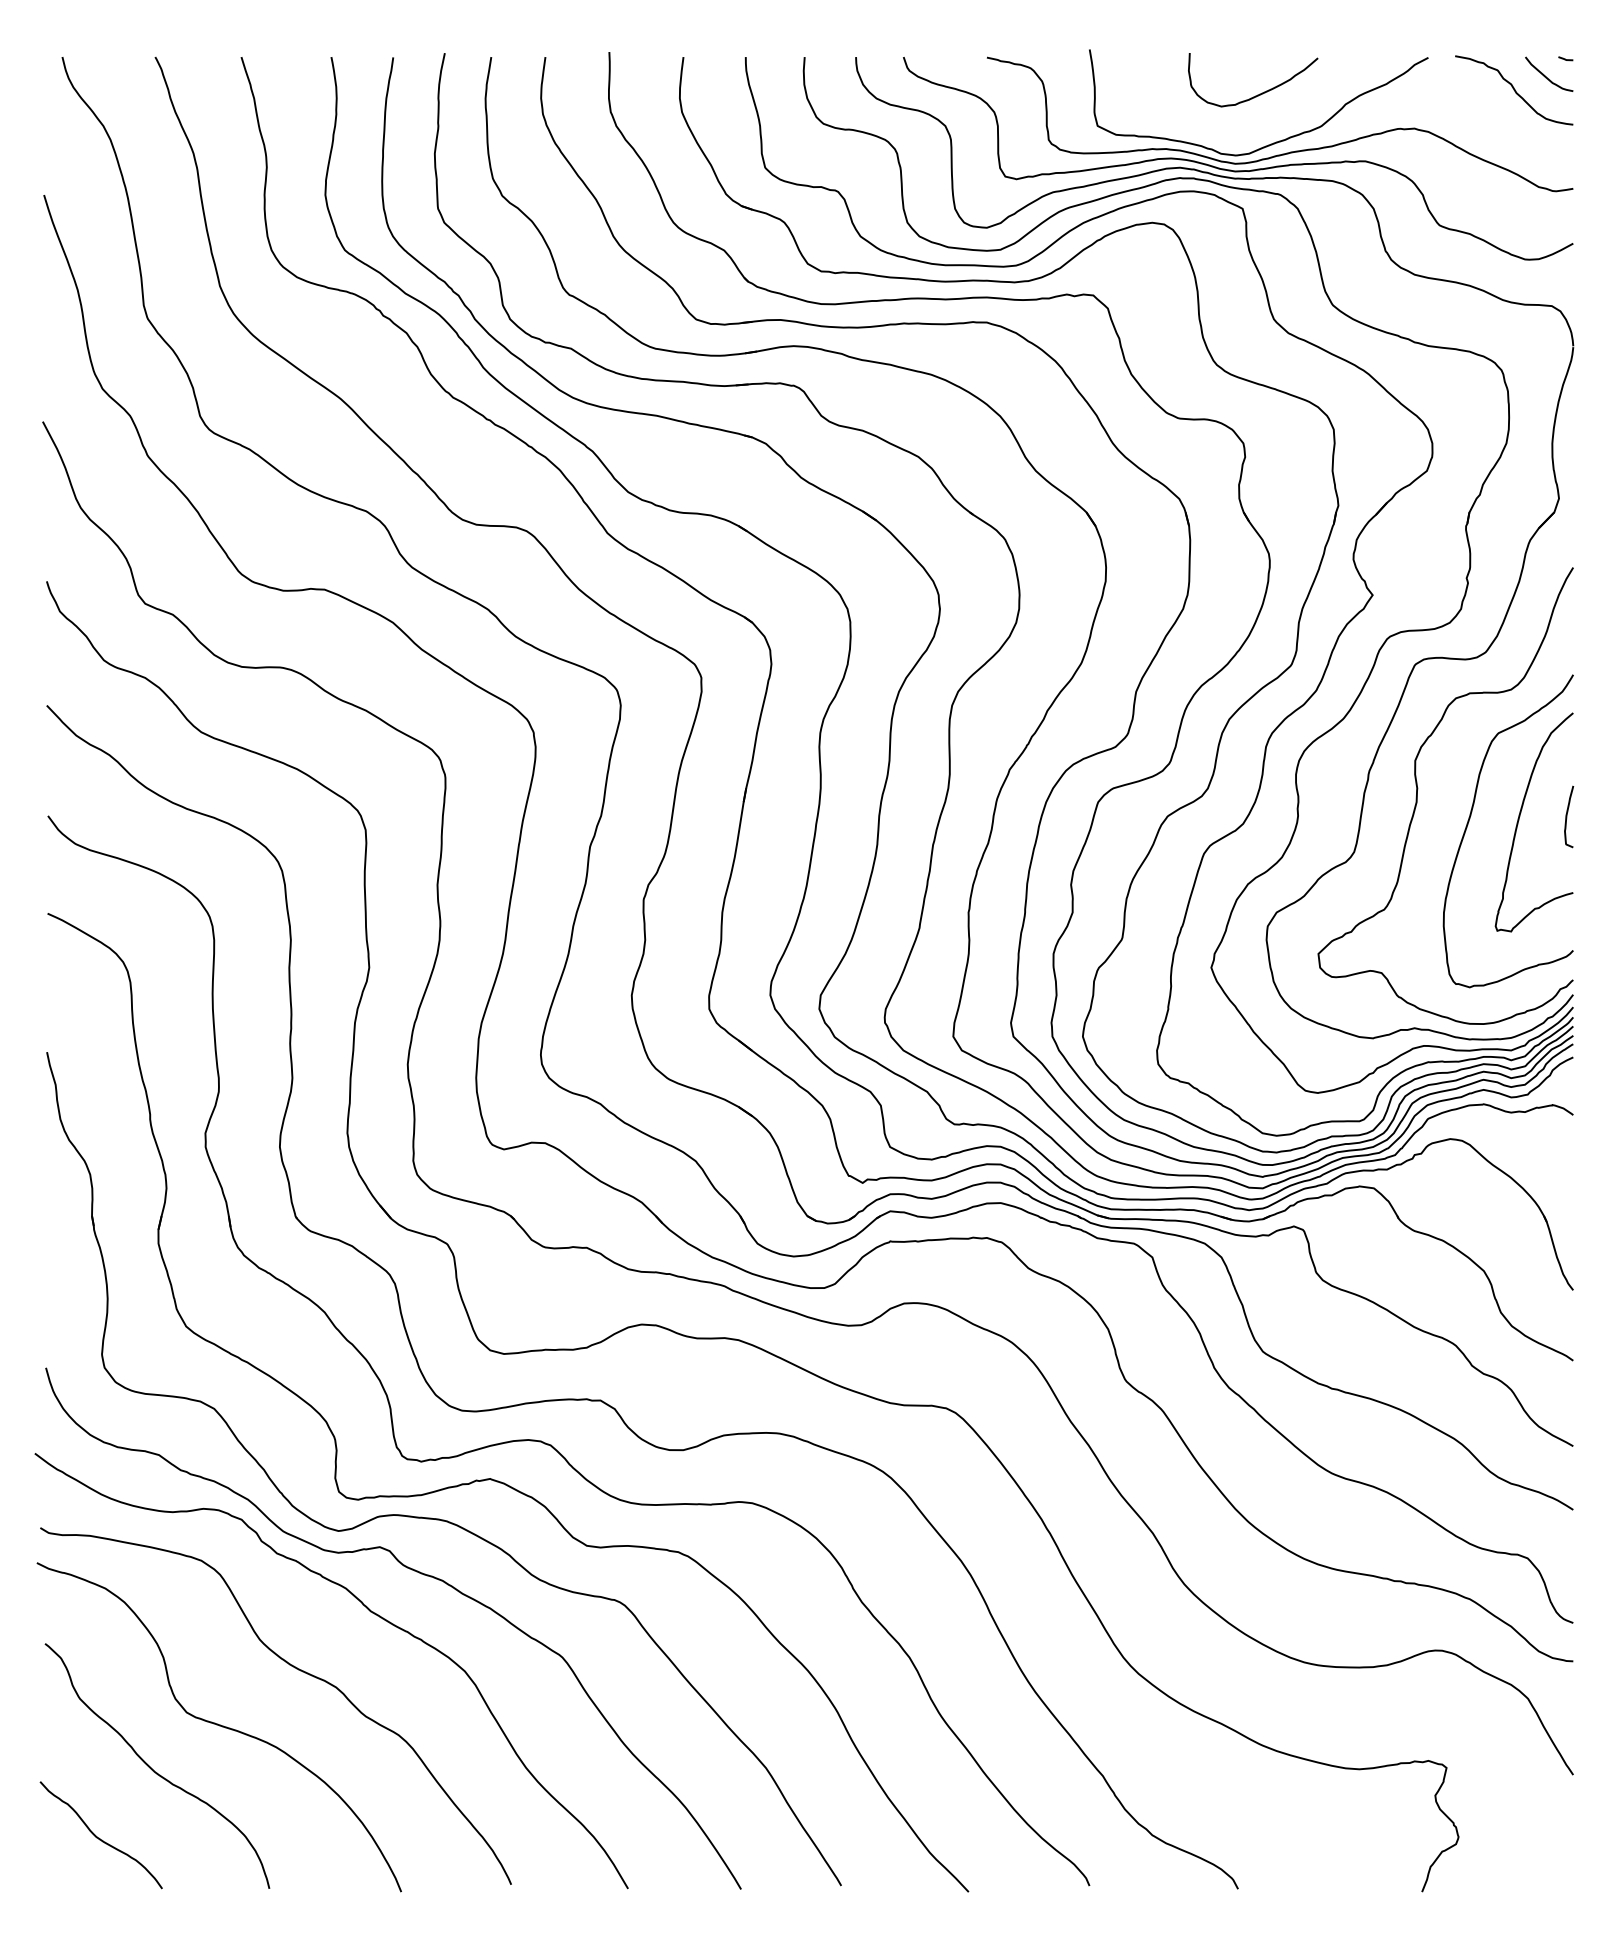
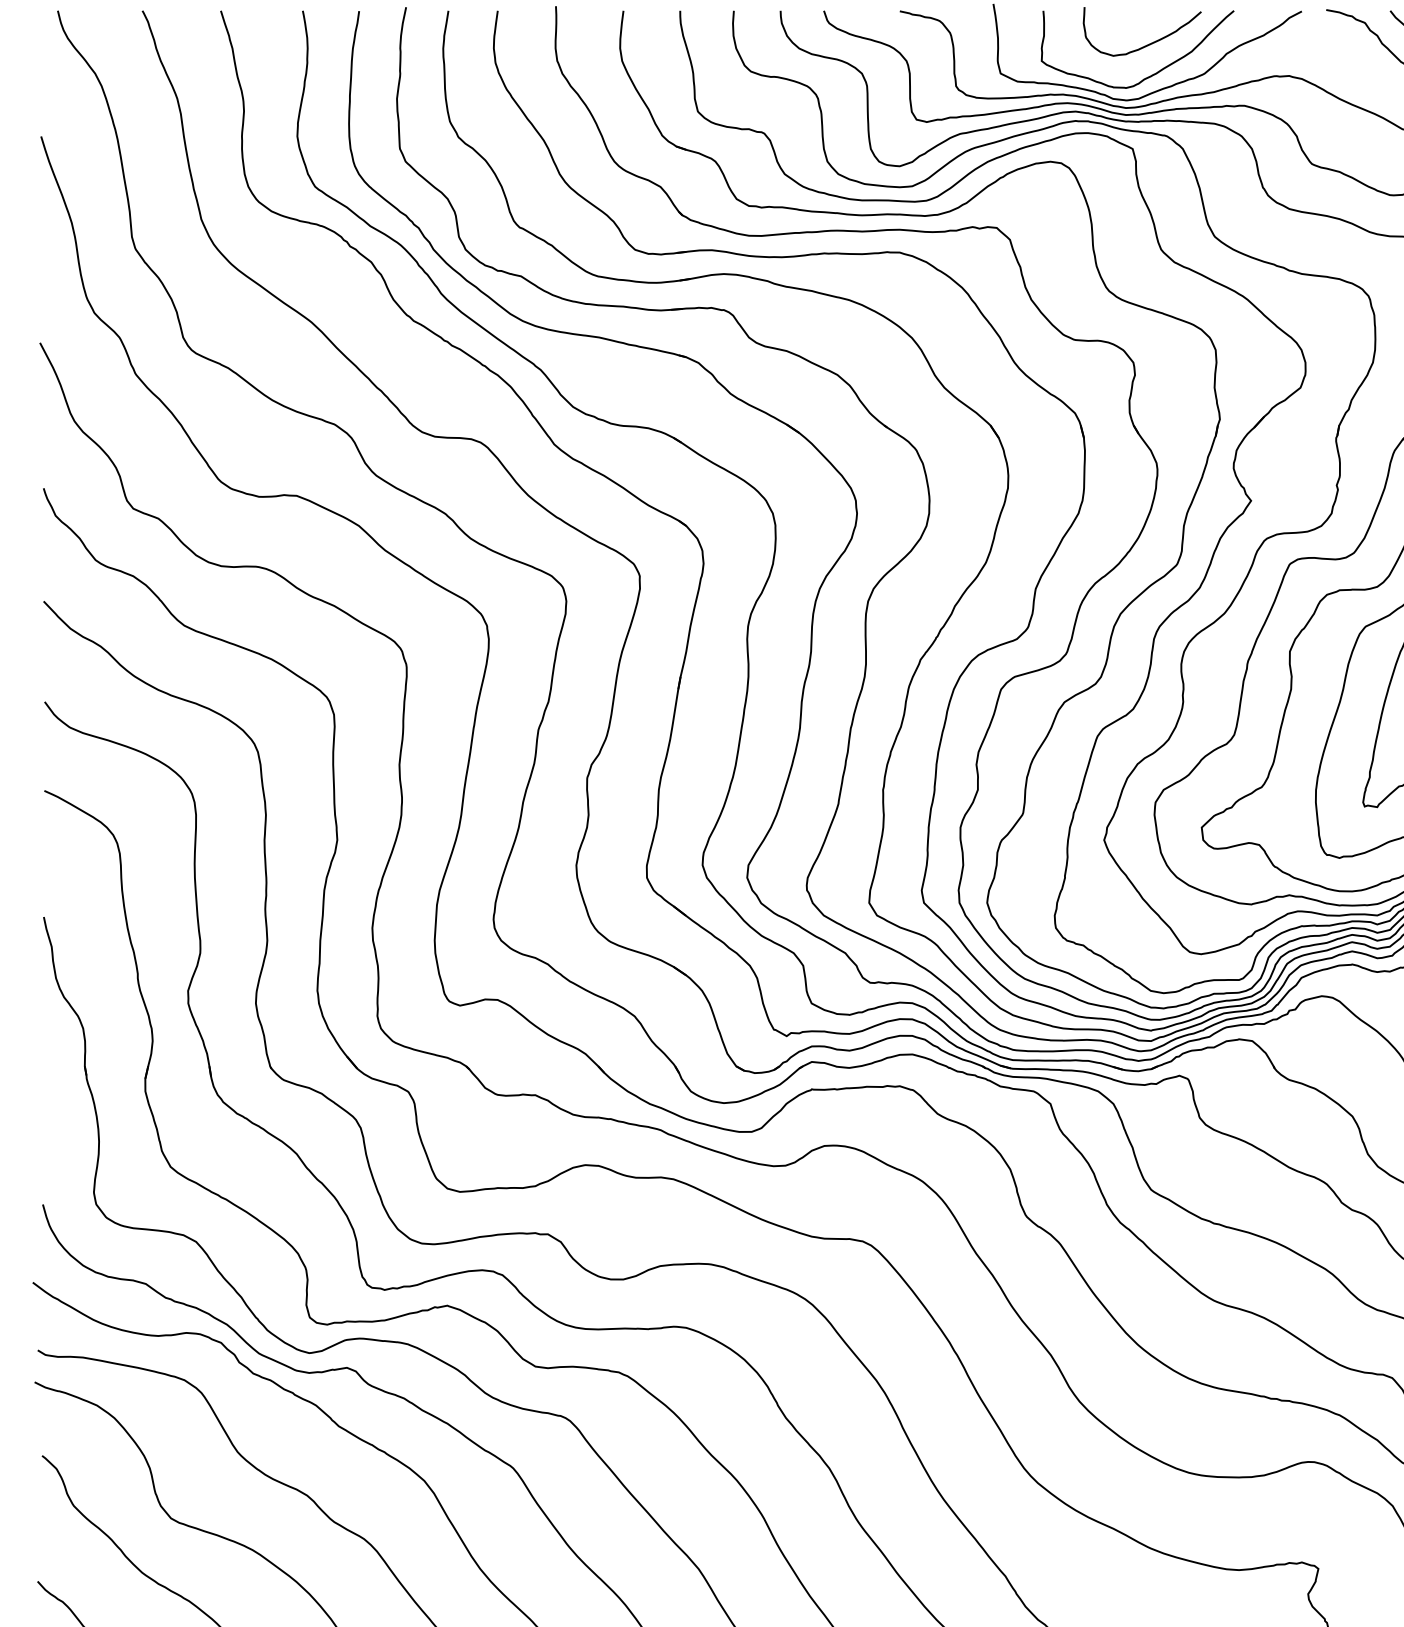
curve: (1264, 126) -> (1152, 74), added

